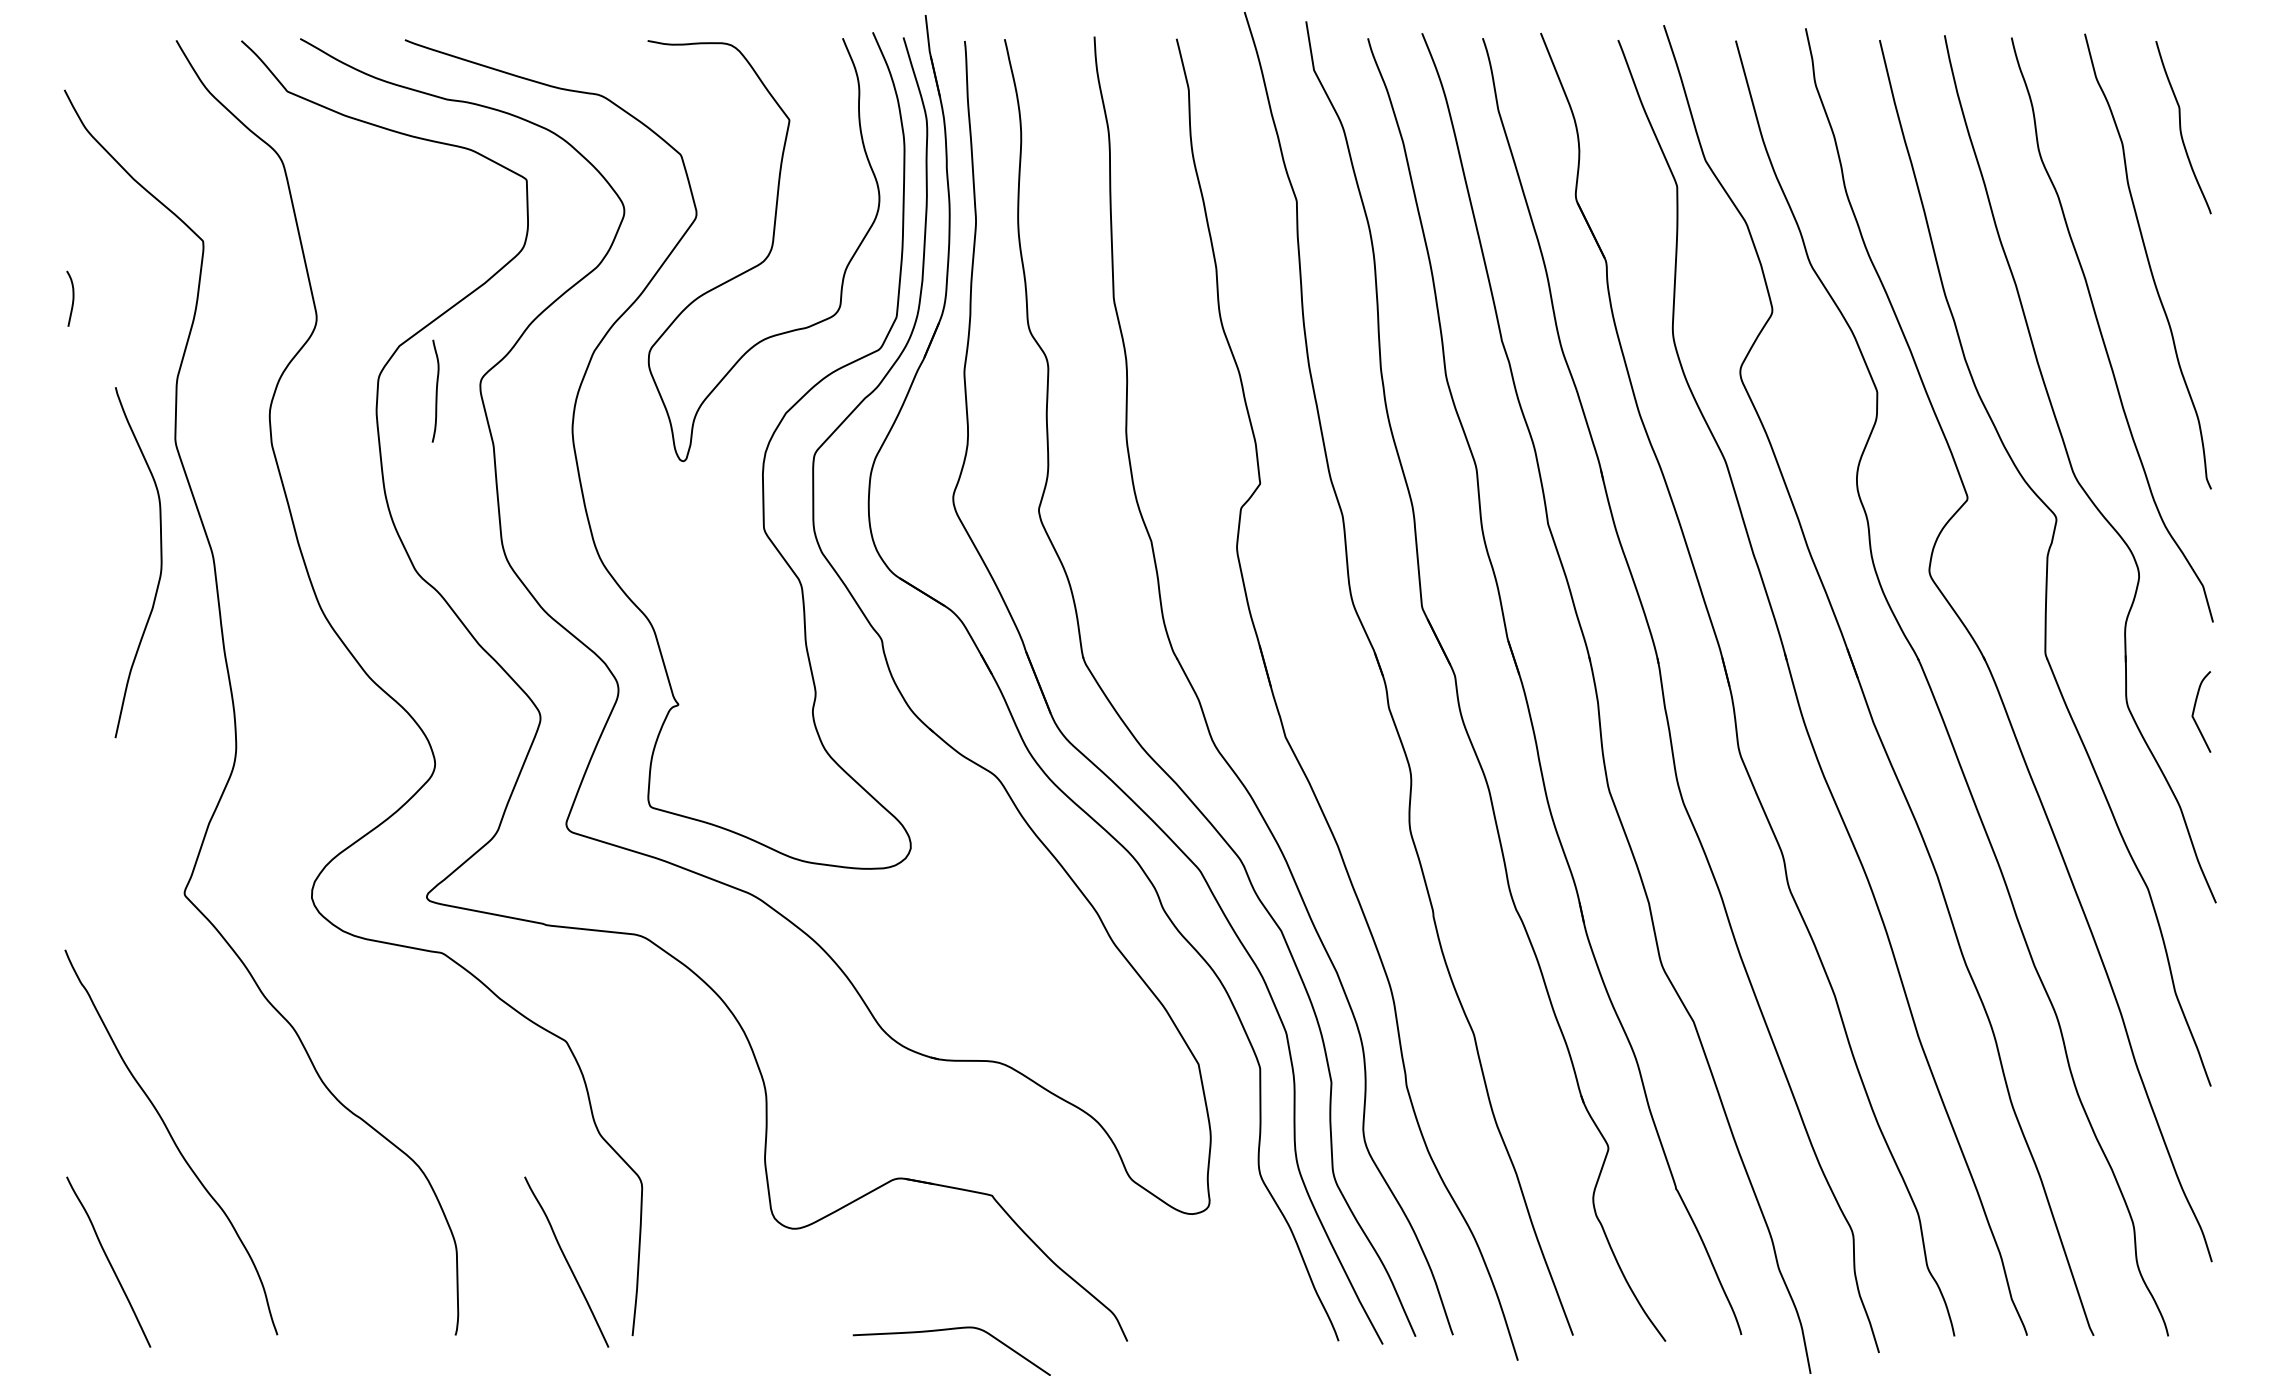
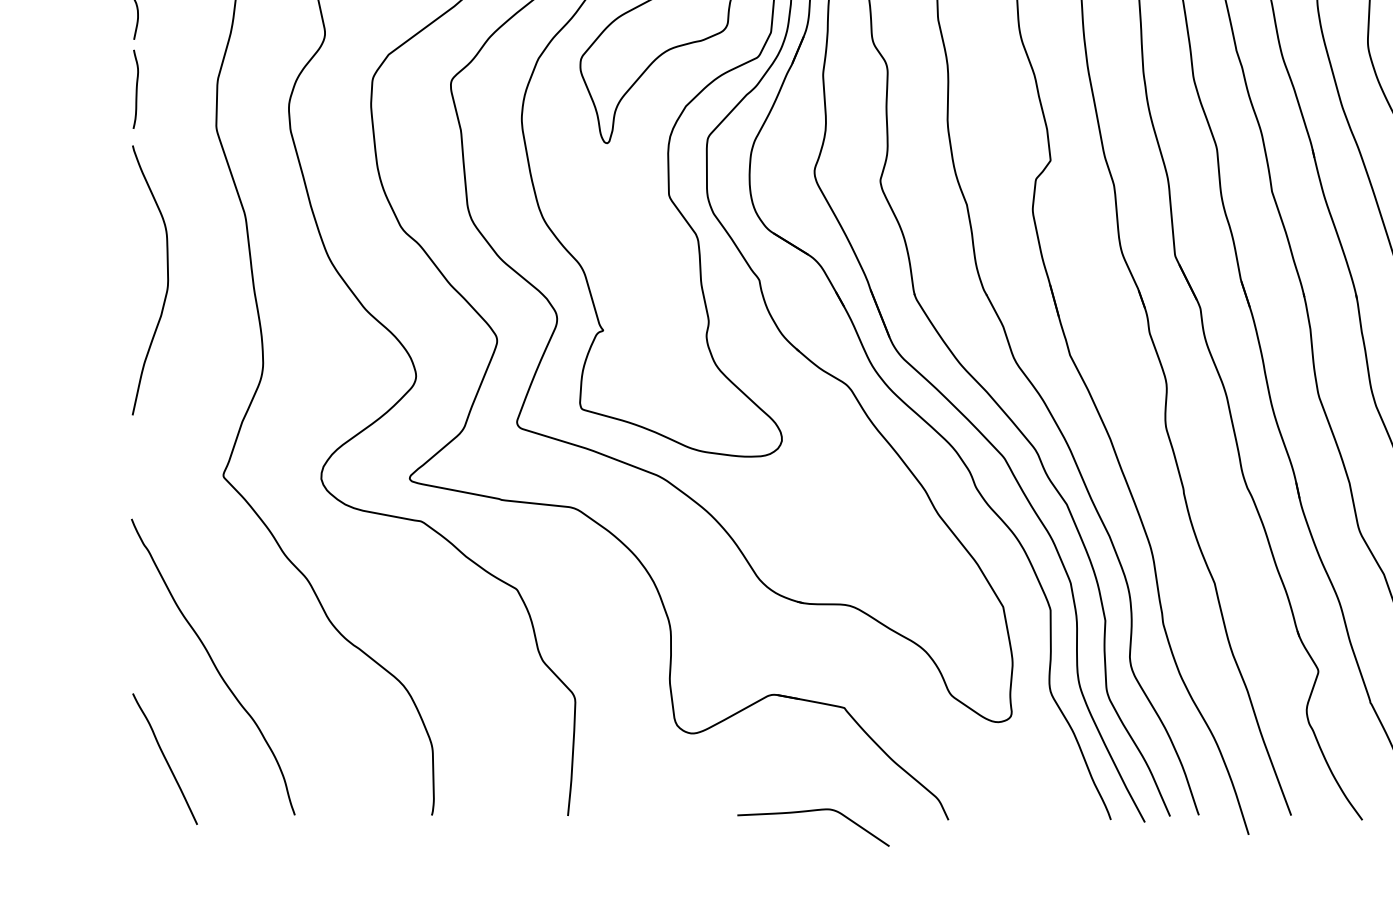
curve: (435, 390) -> (135, 88), moved
curve: (160, 562) -> (167, 280), moved
curve: (566, 1261) -> (517, 758), removed

